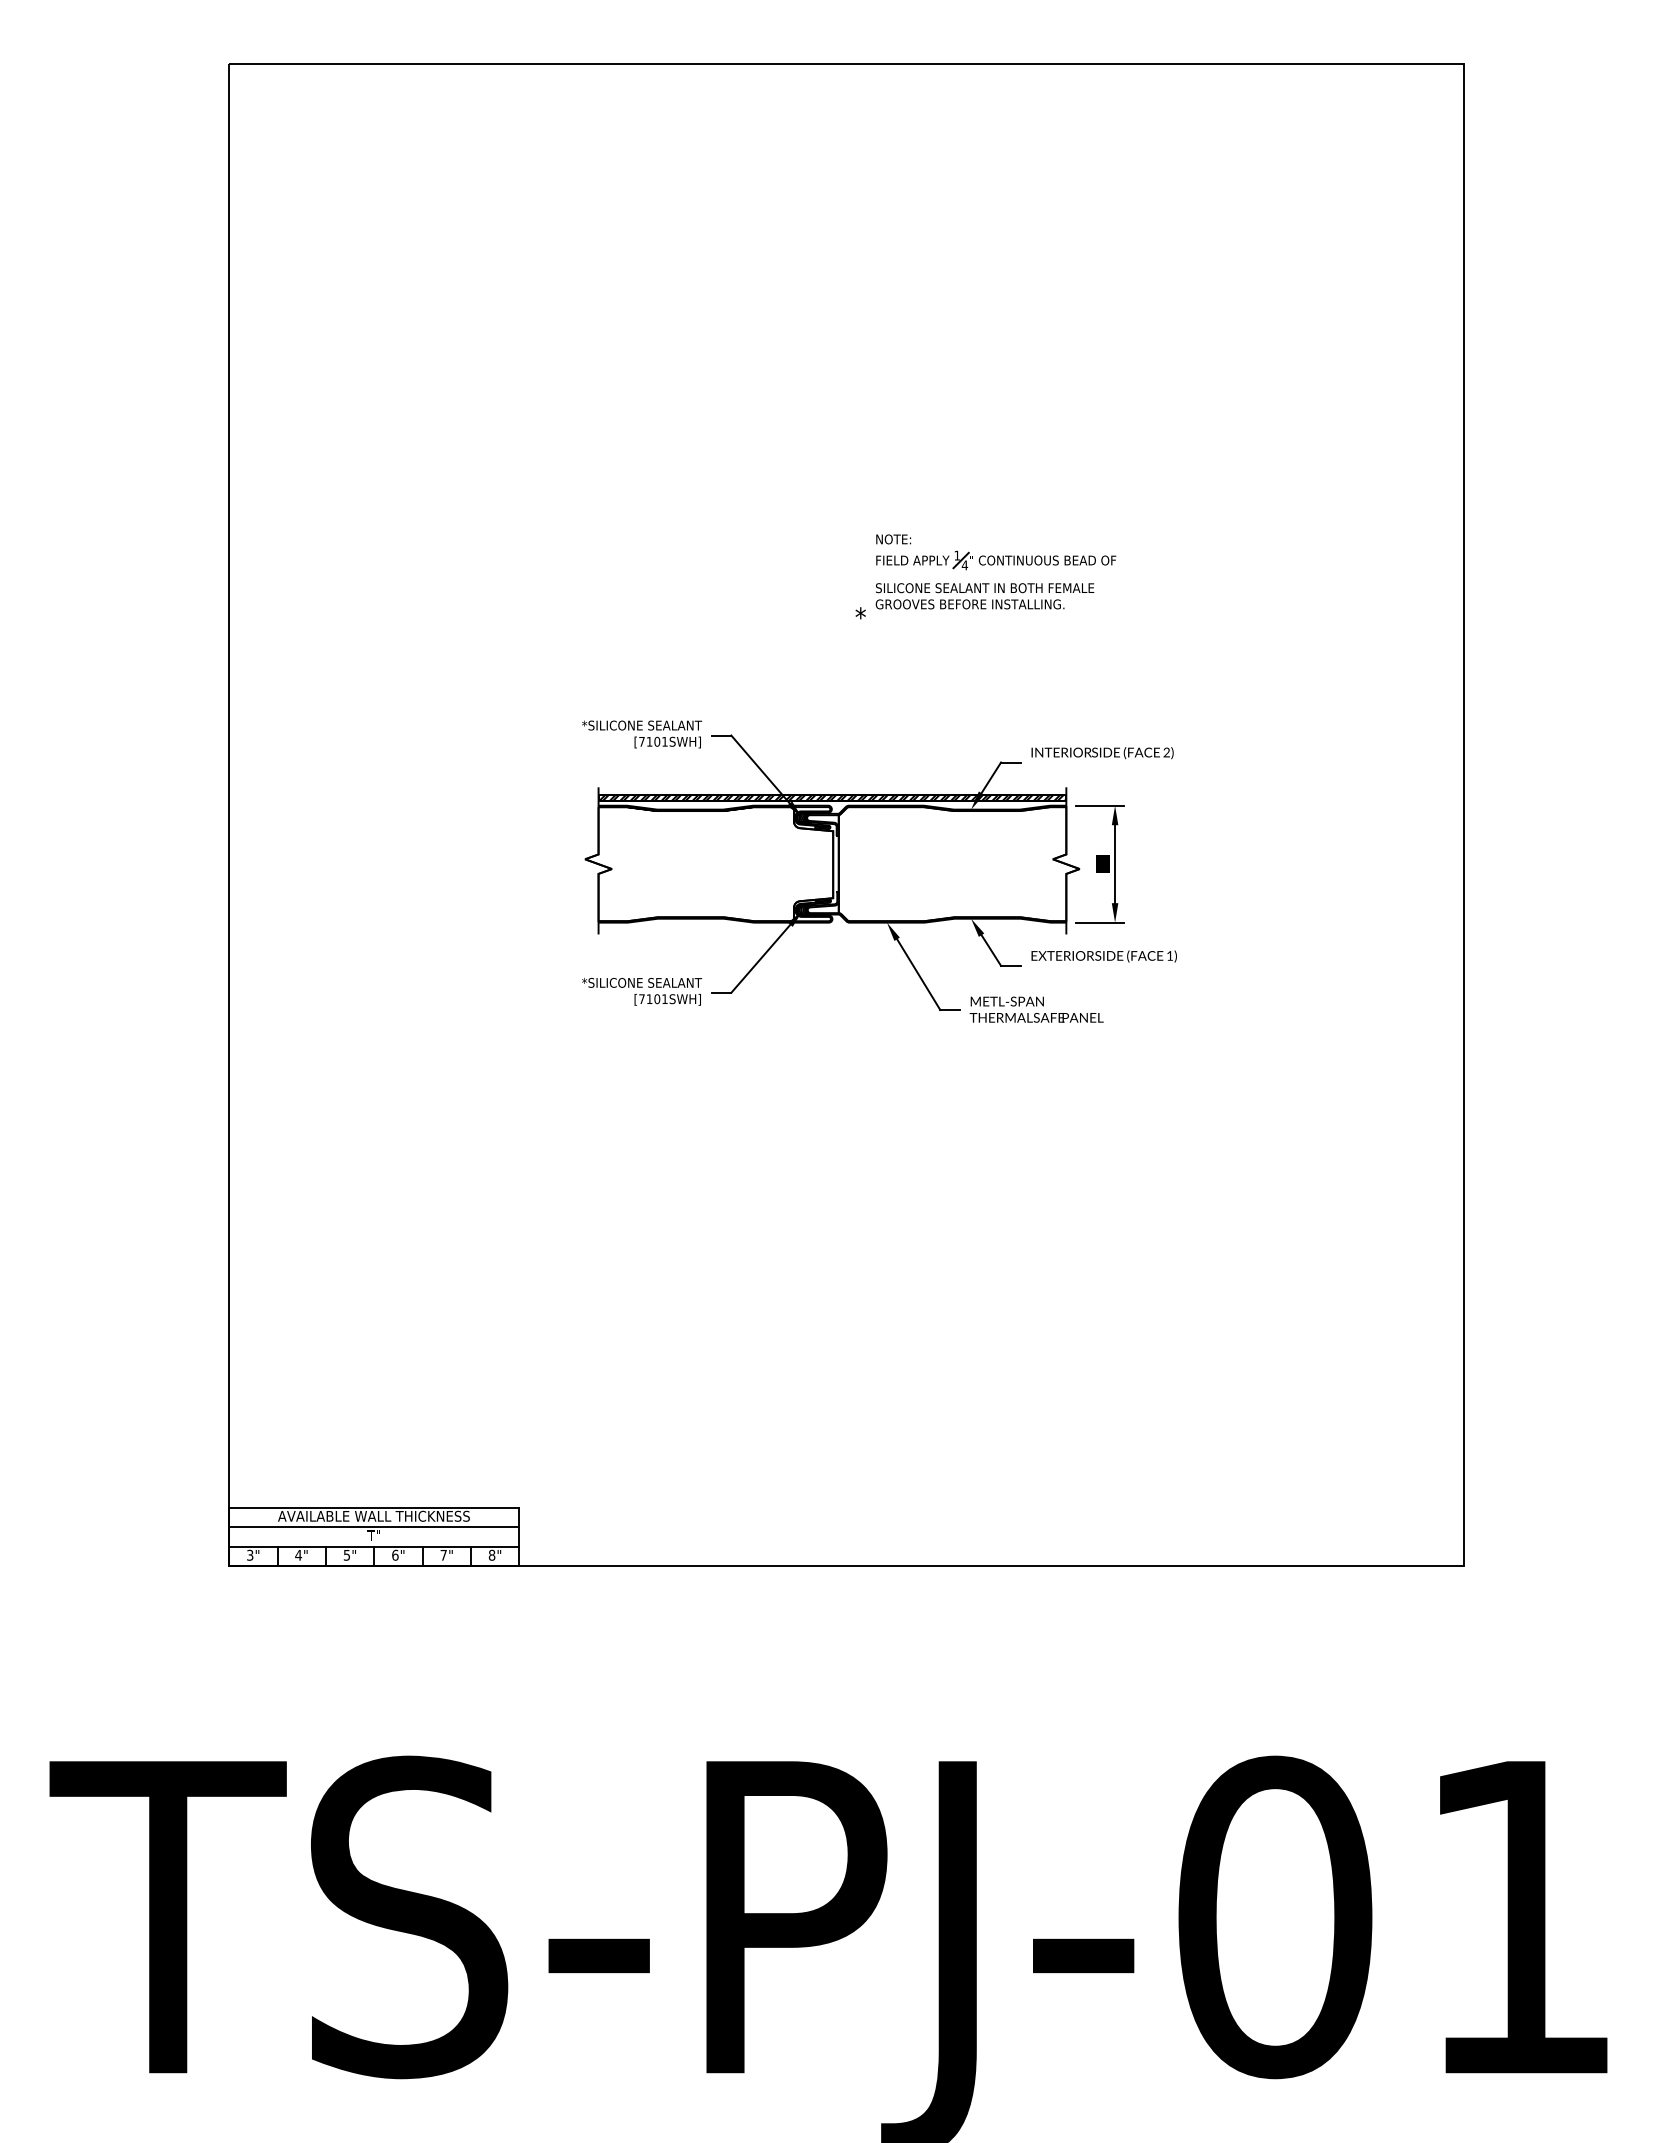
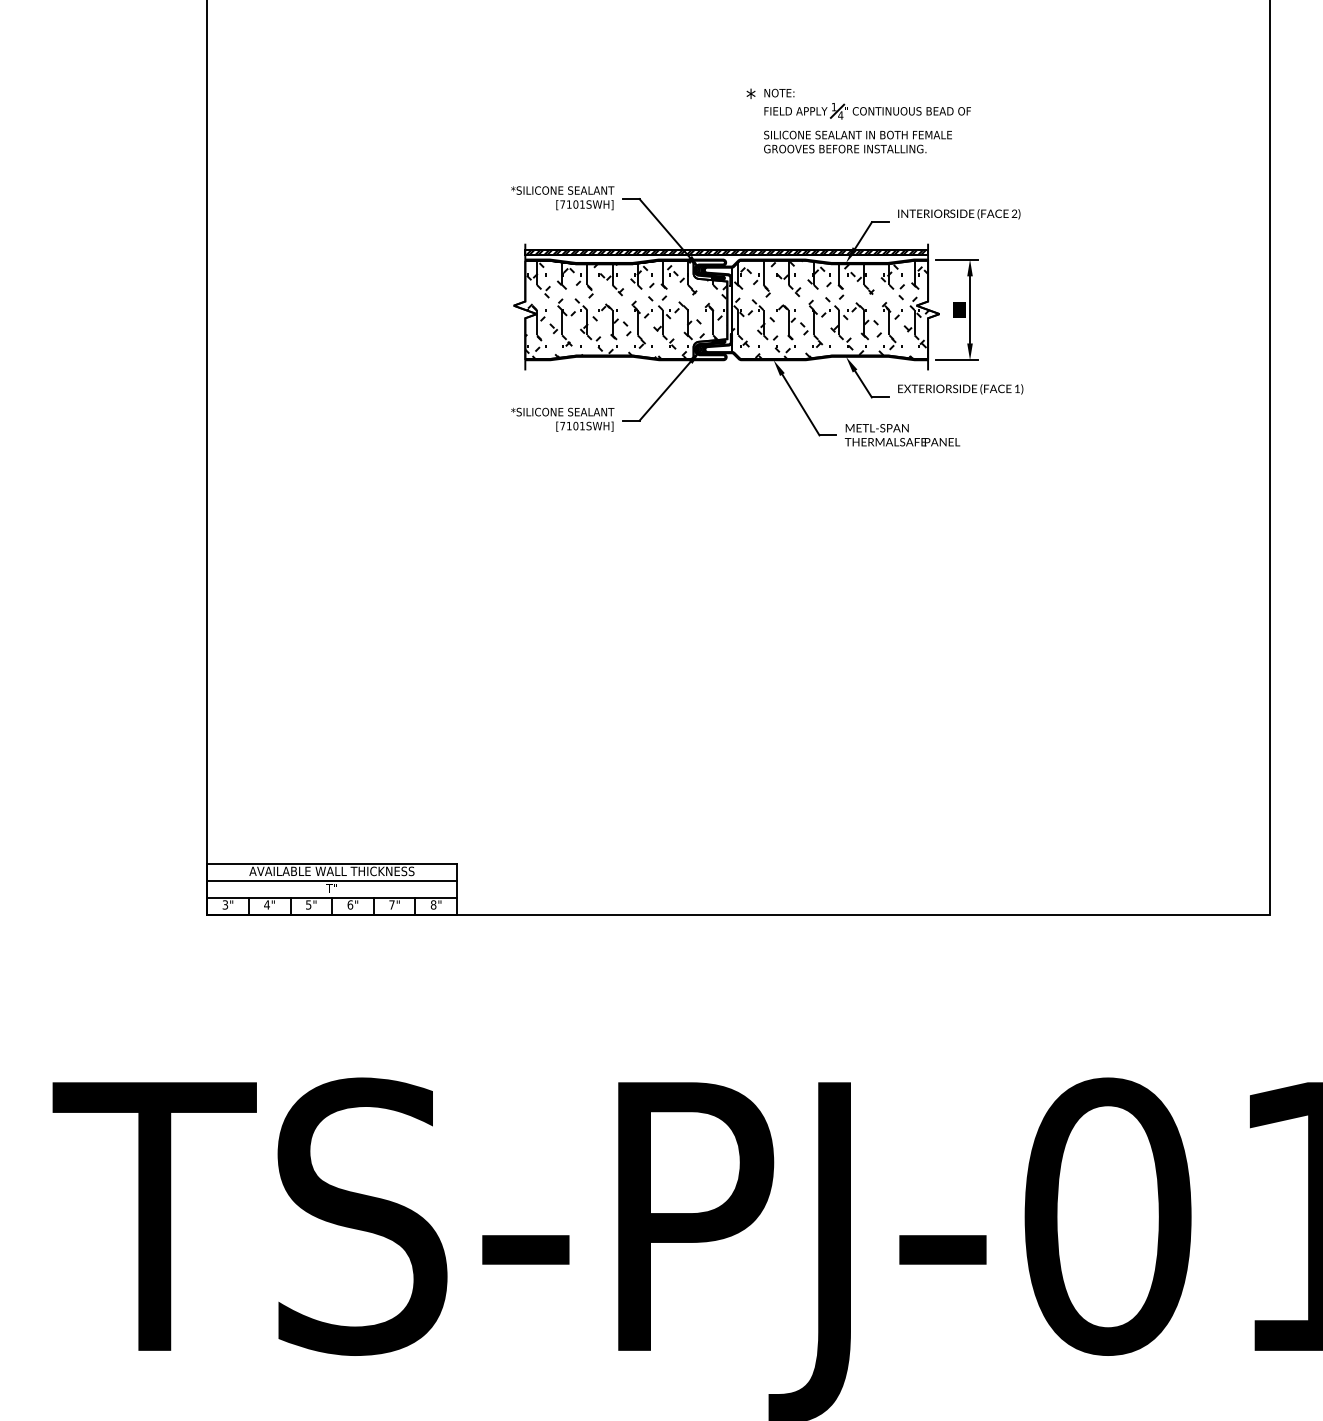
part: (997, 565) -> (868, 115), moved
hatch: (715, 864) -> (626, 310), added
hatch: (952, 864) -> (830, 310), added

